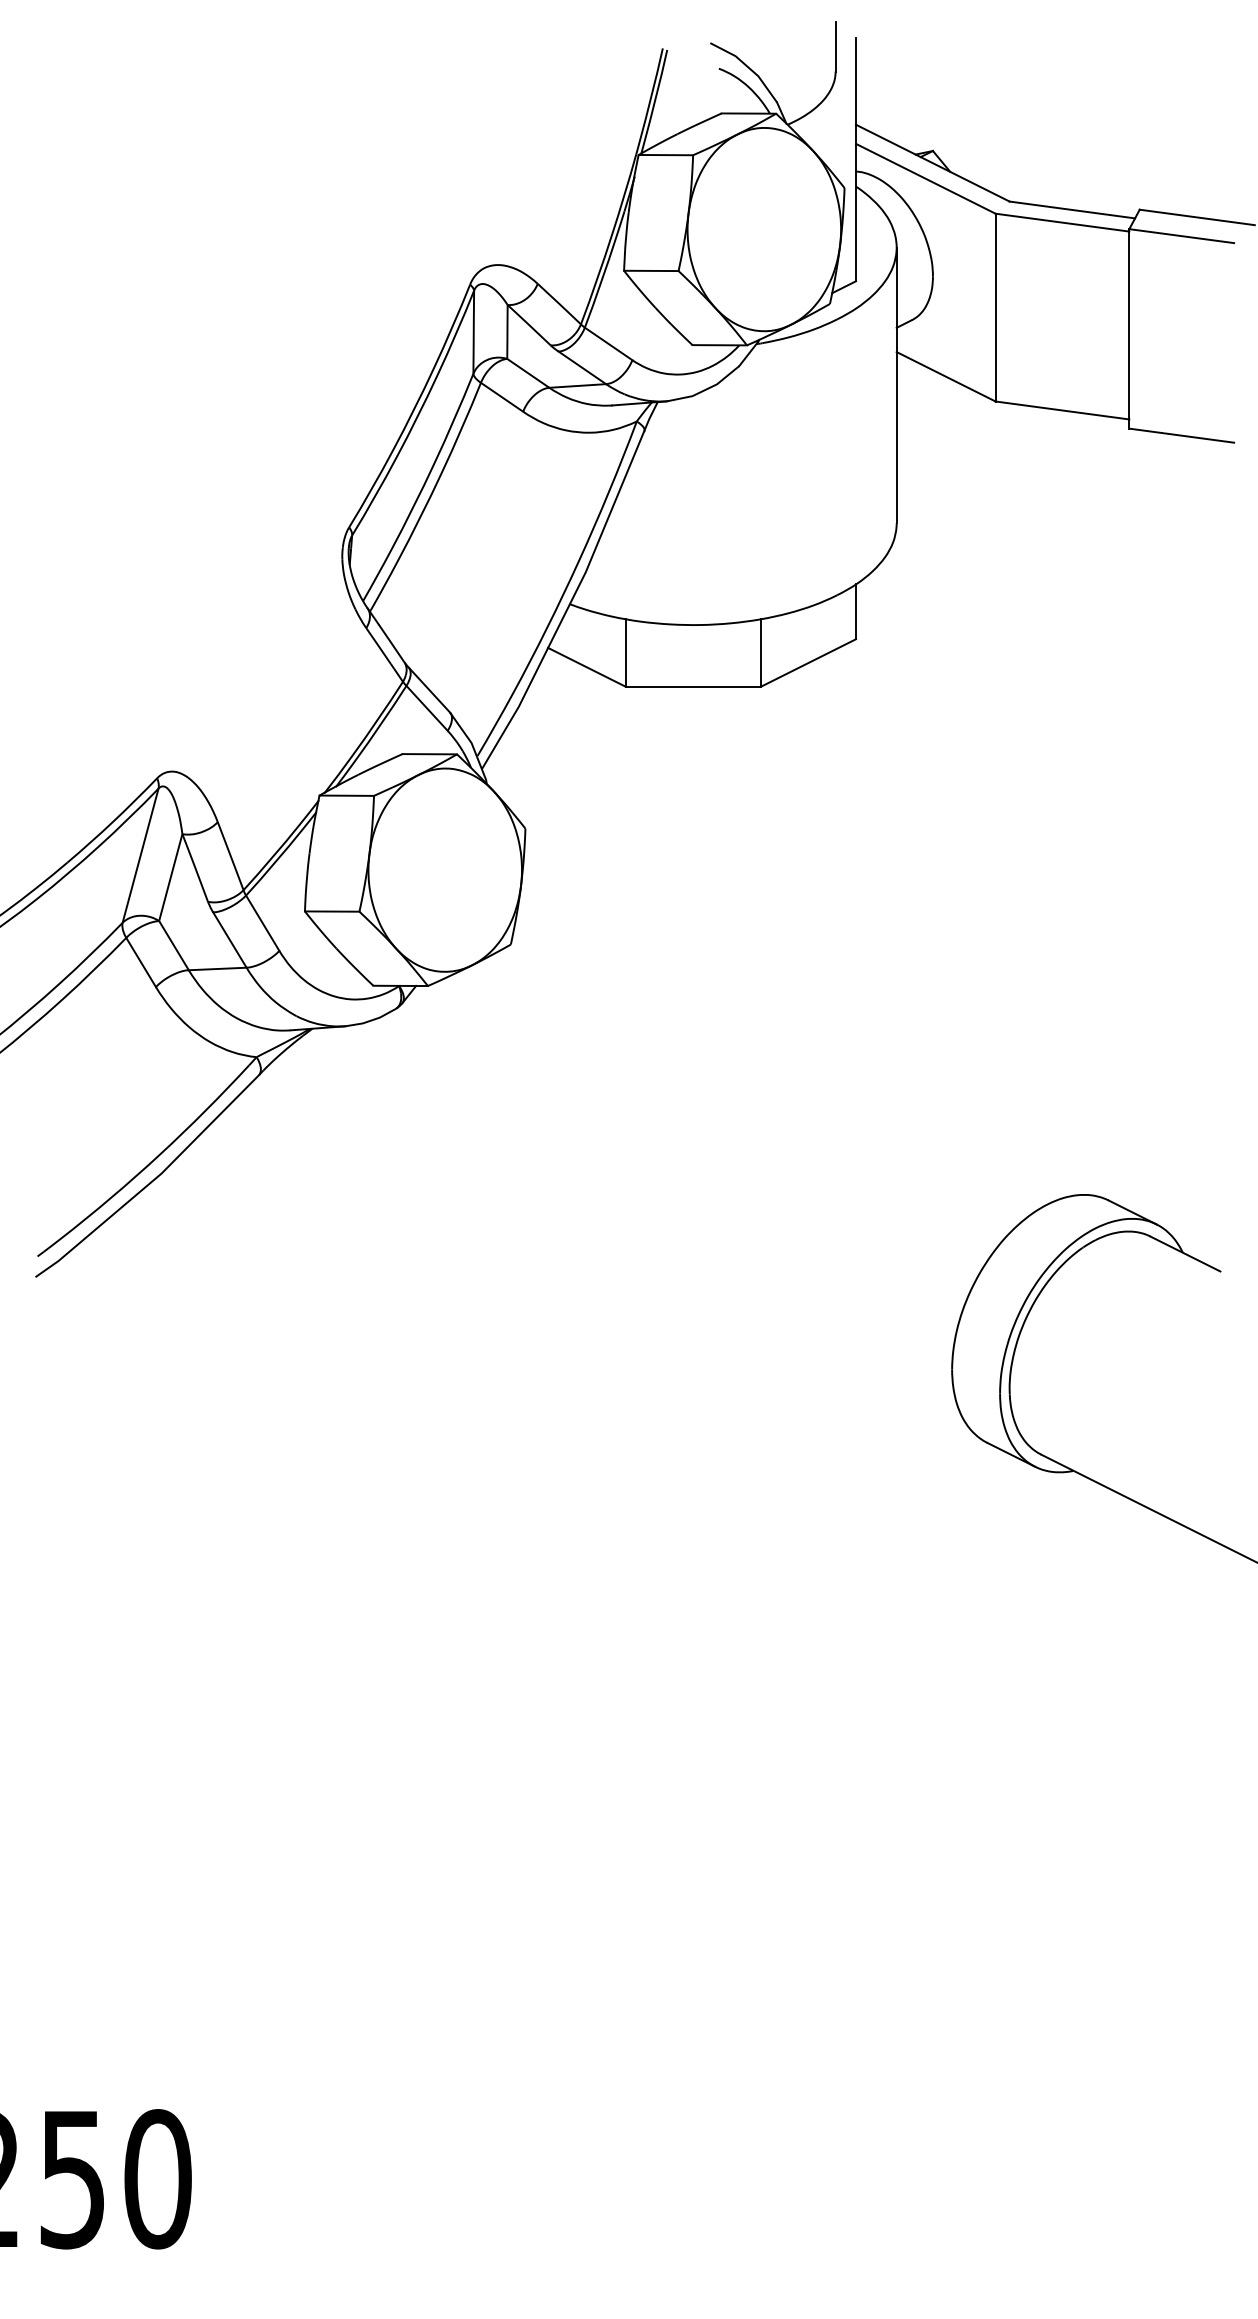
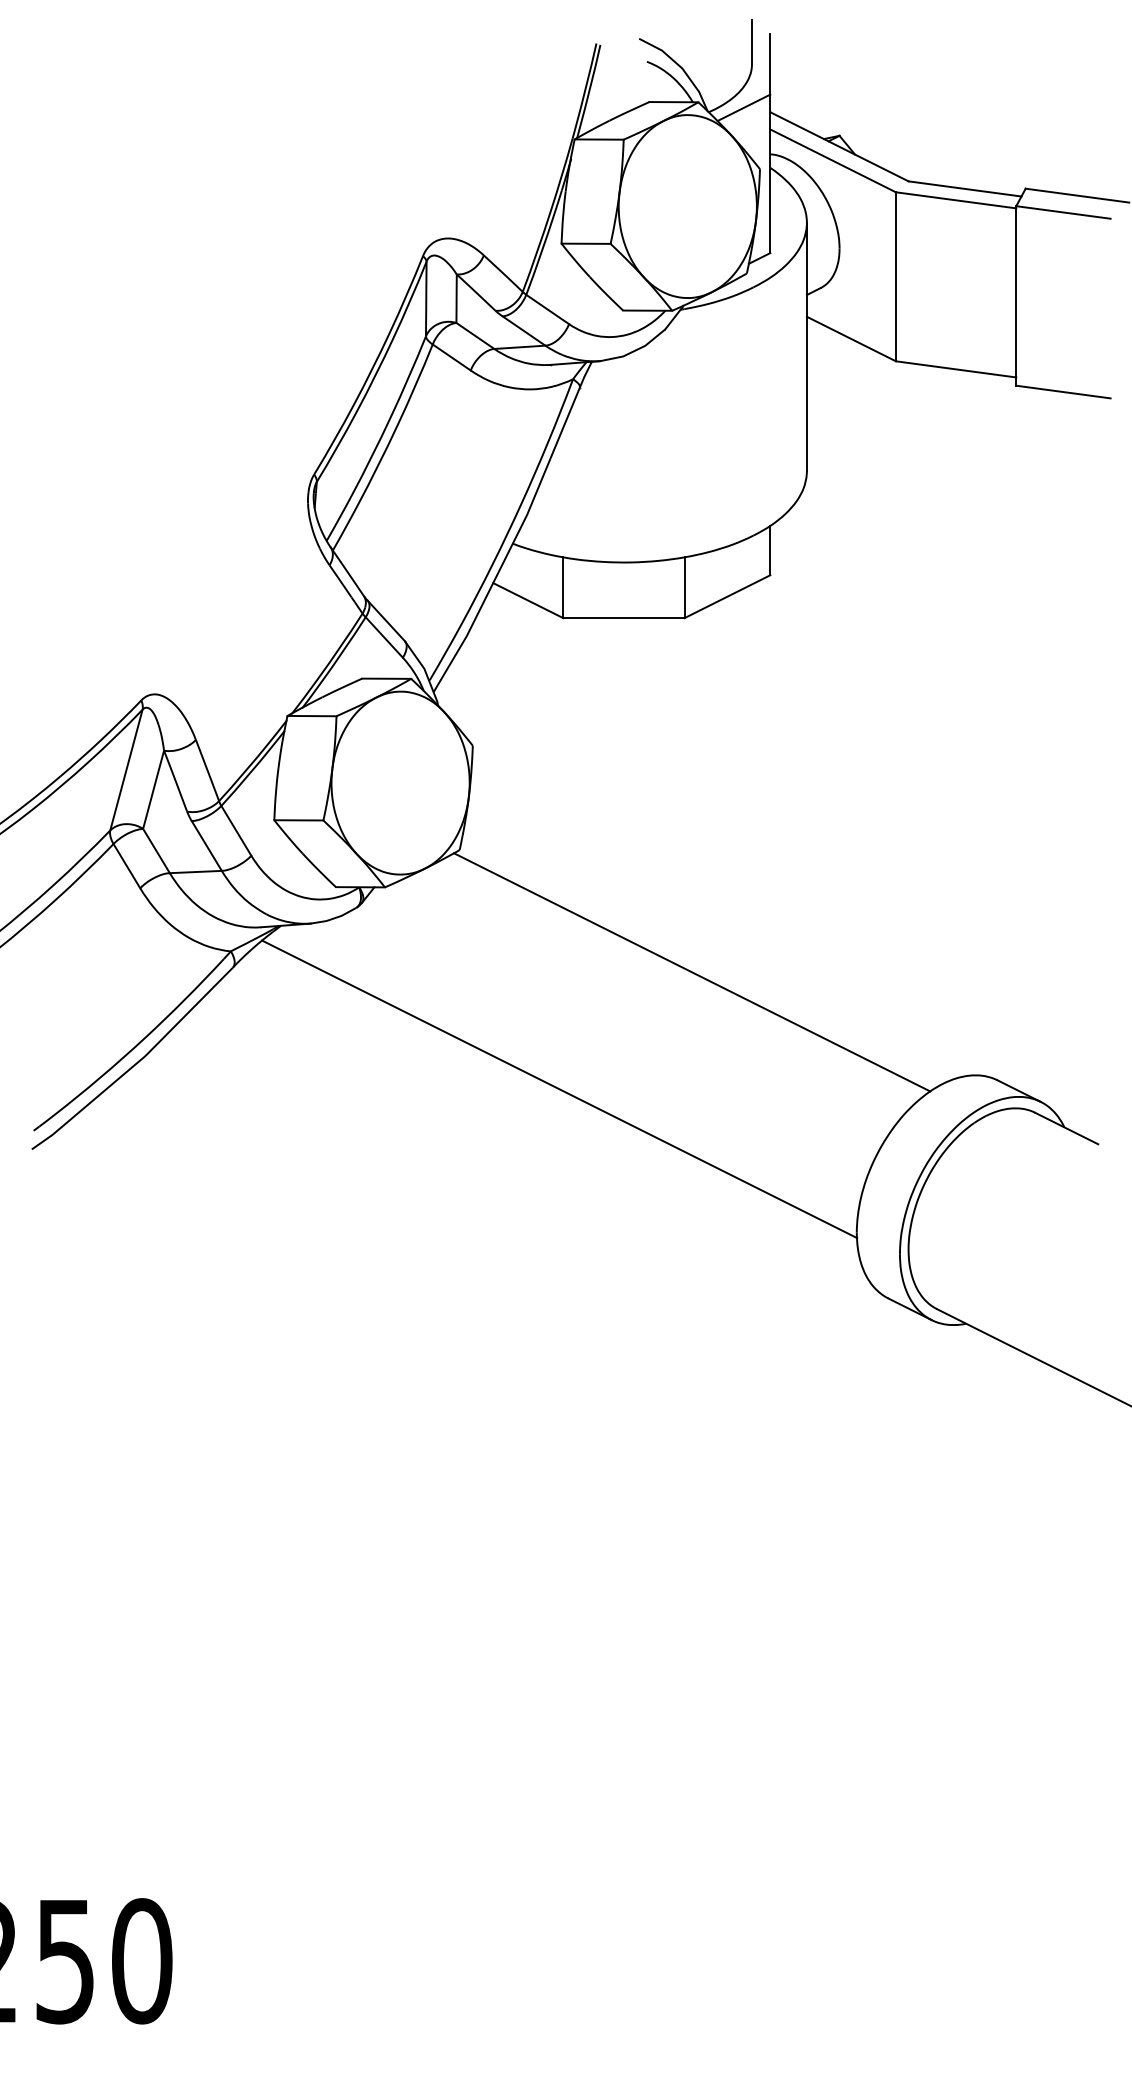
line: (826, 119) -> (743, 107), added
line: (768, 1080) -> (691, 972), added
line: (621, 1210) -> (559, 1089), added

